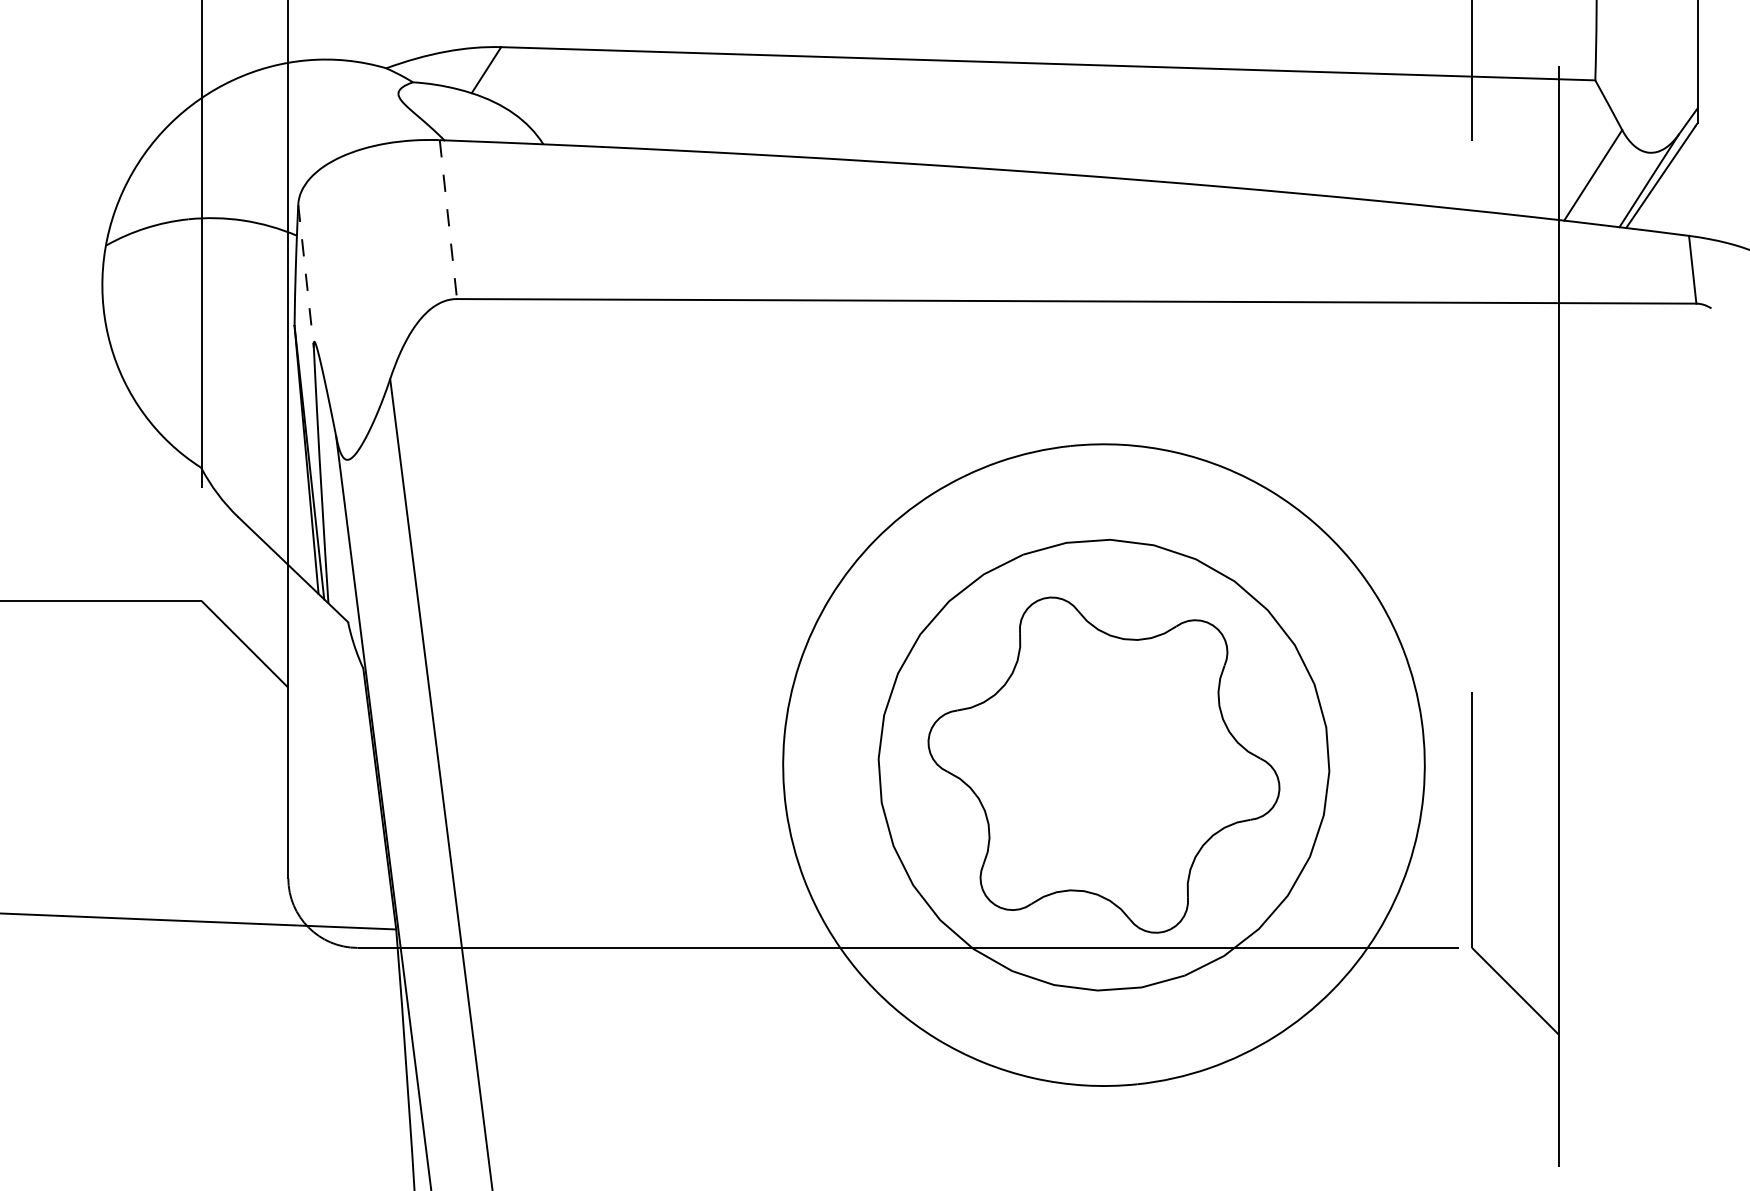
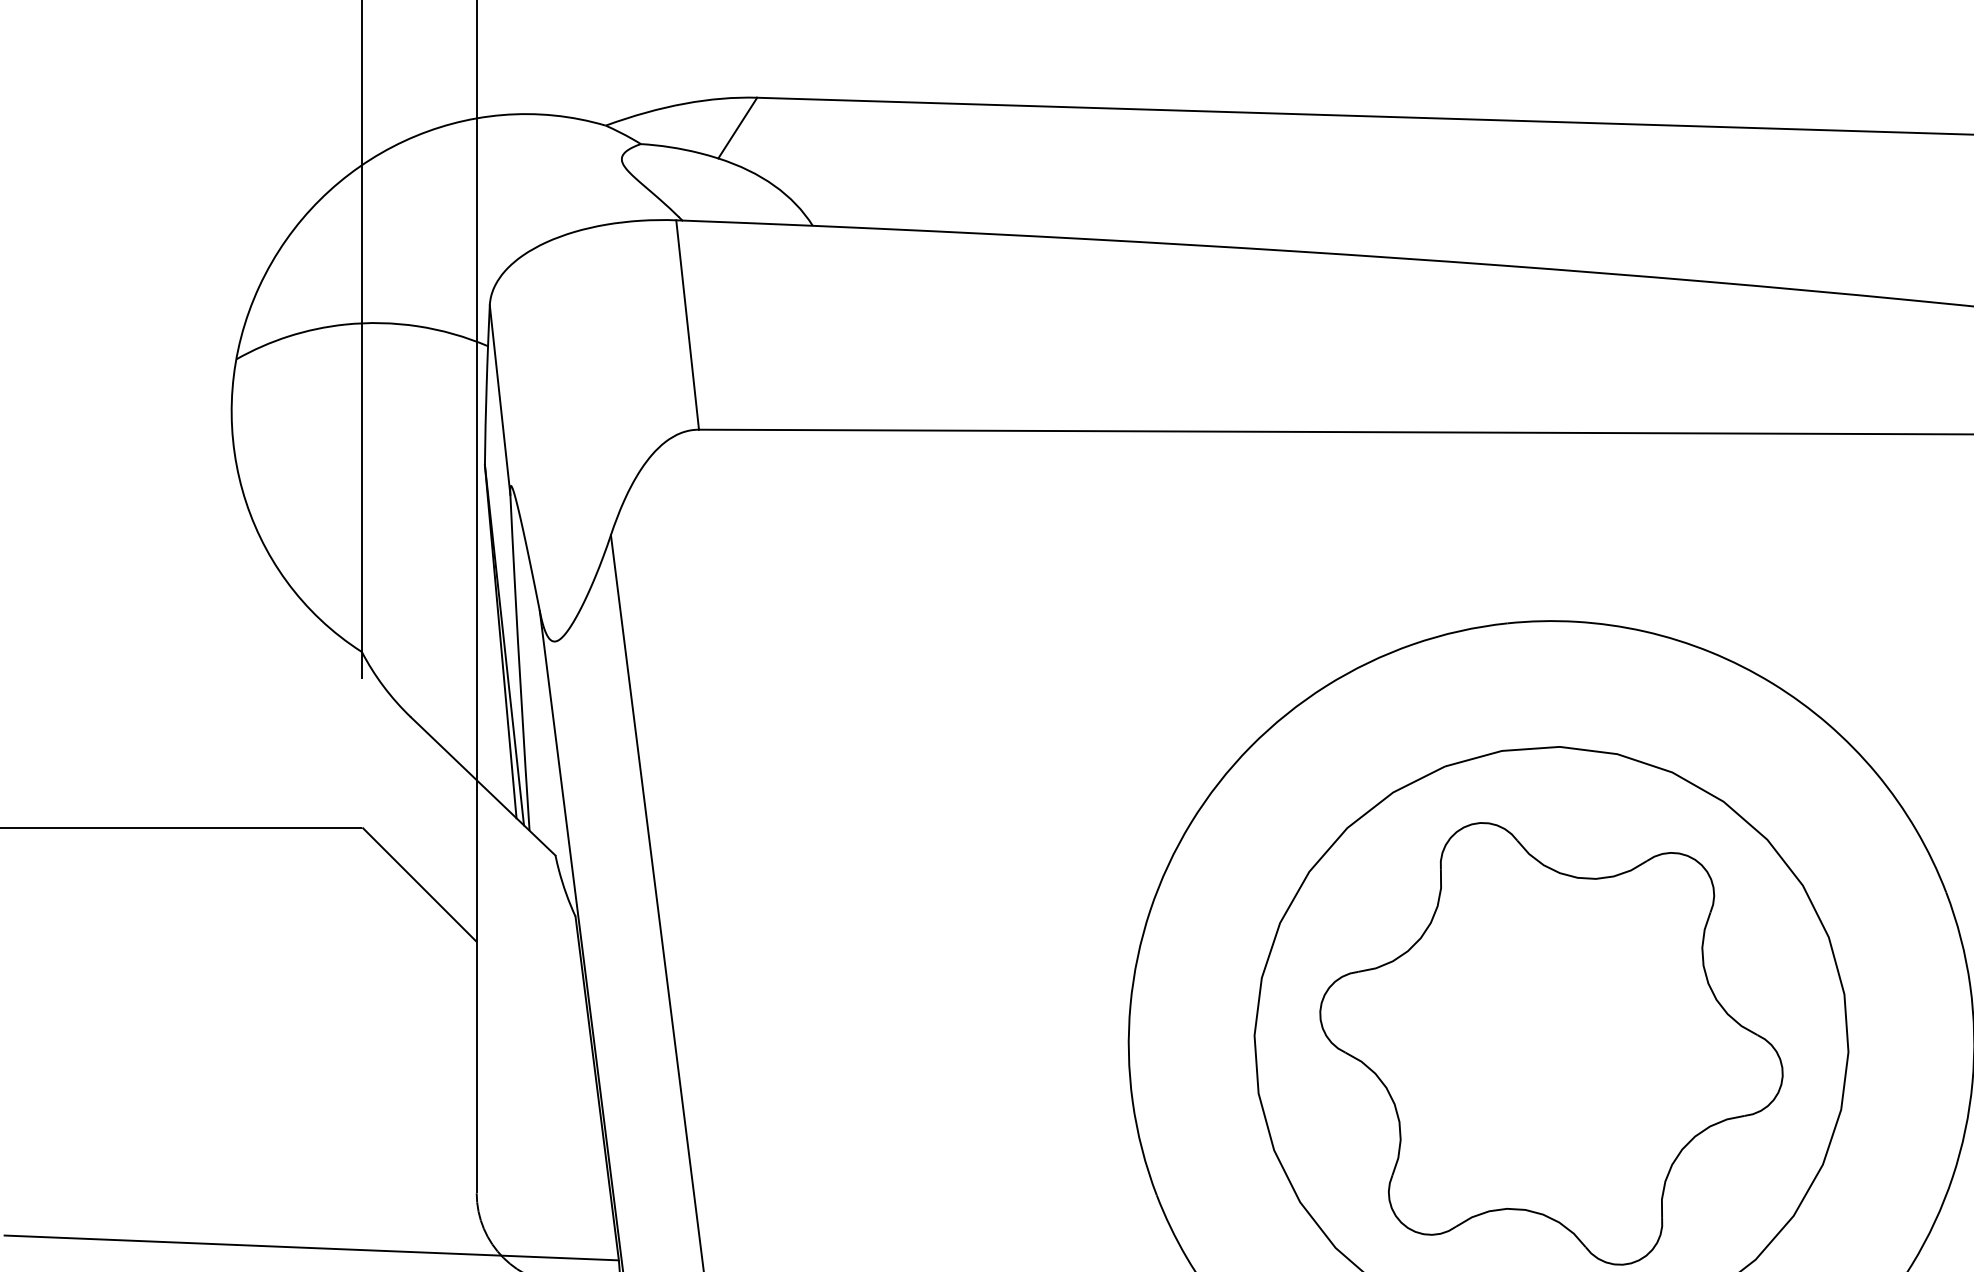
line: (448, 219) -> (687, 324), dashed -> solid
line: (306, 277) -> (500, 401), dashed -> solid

